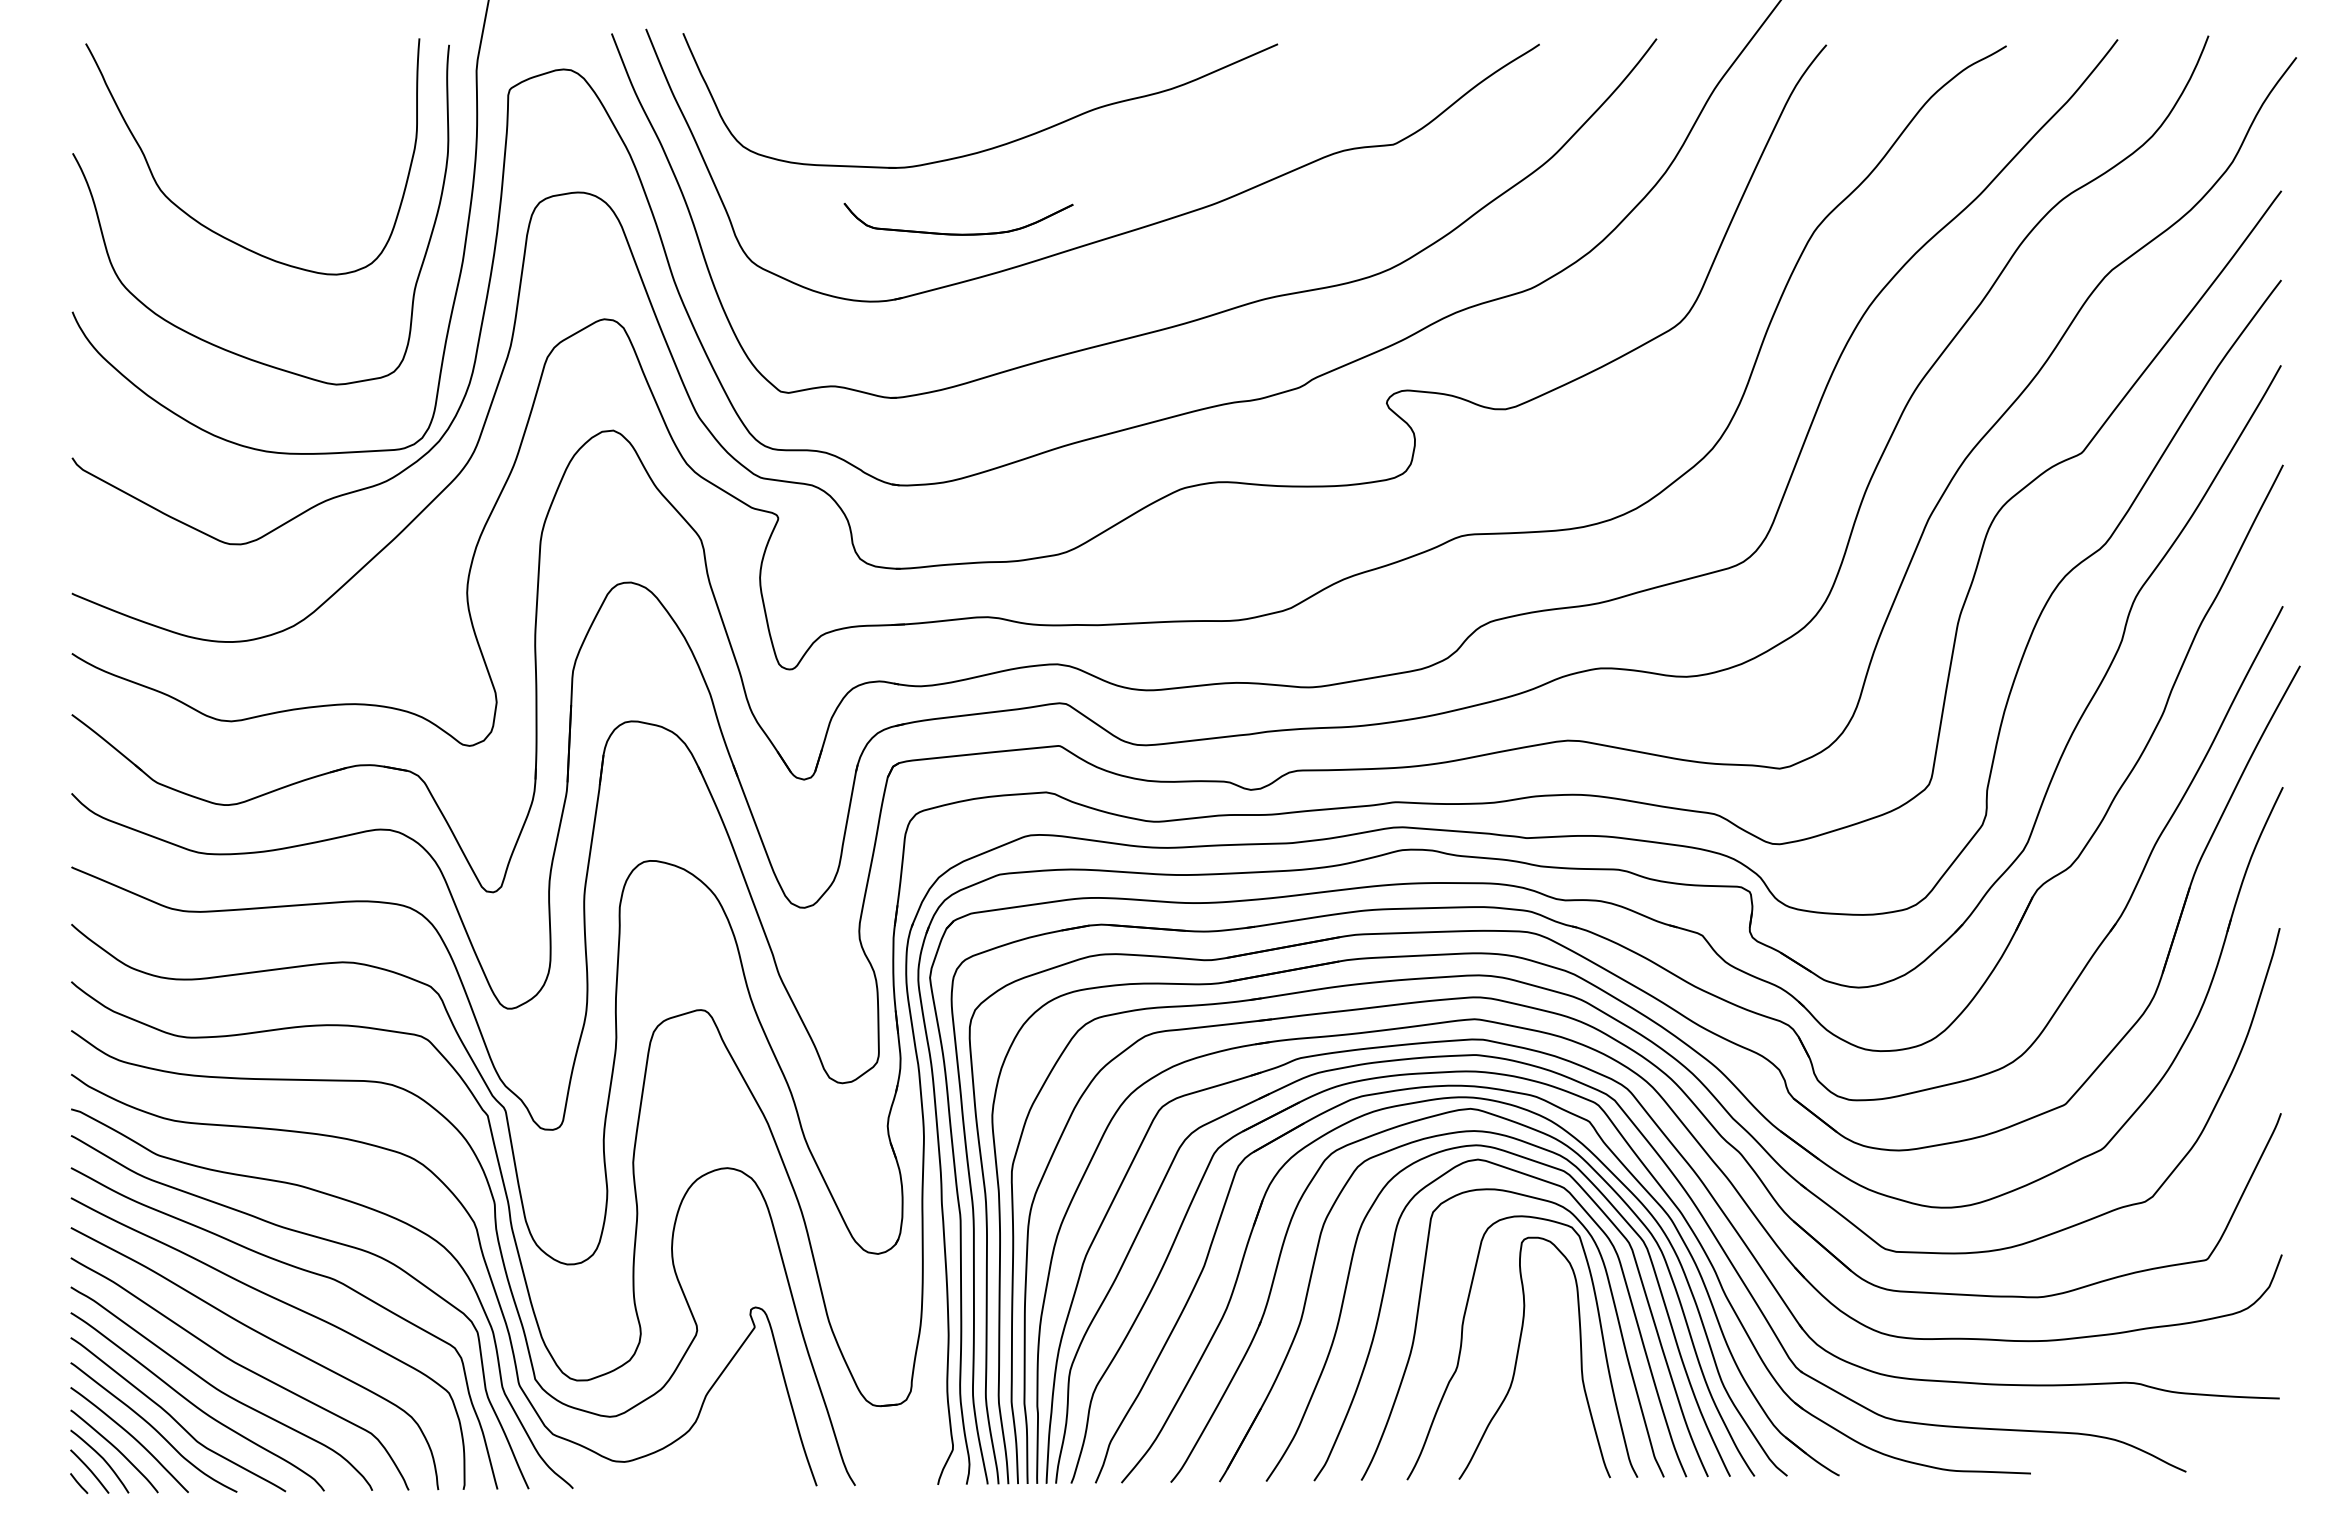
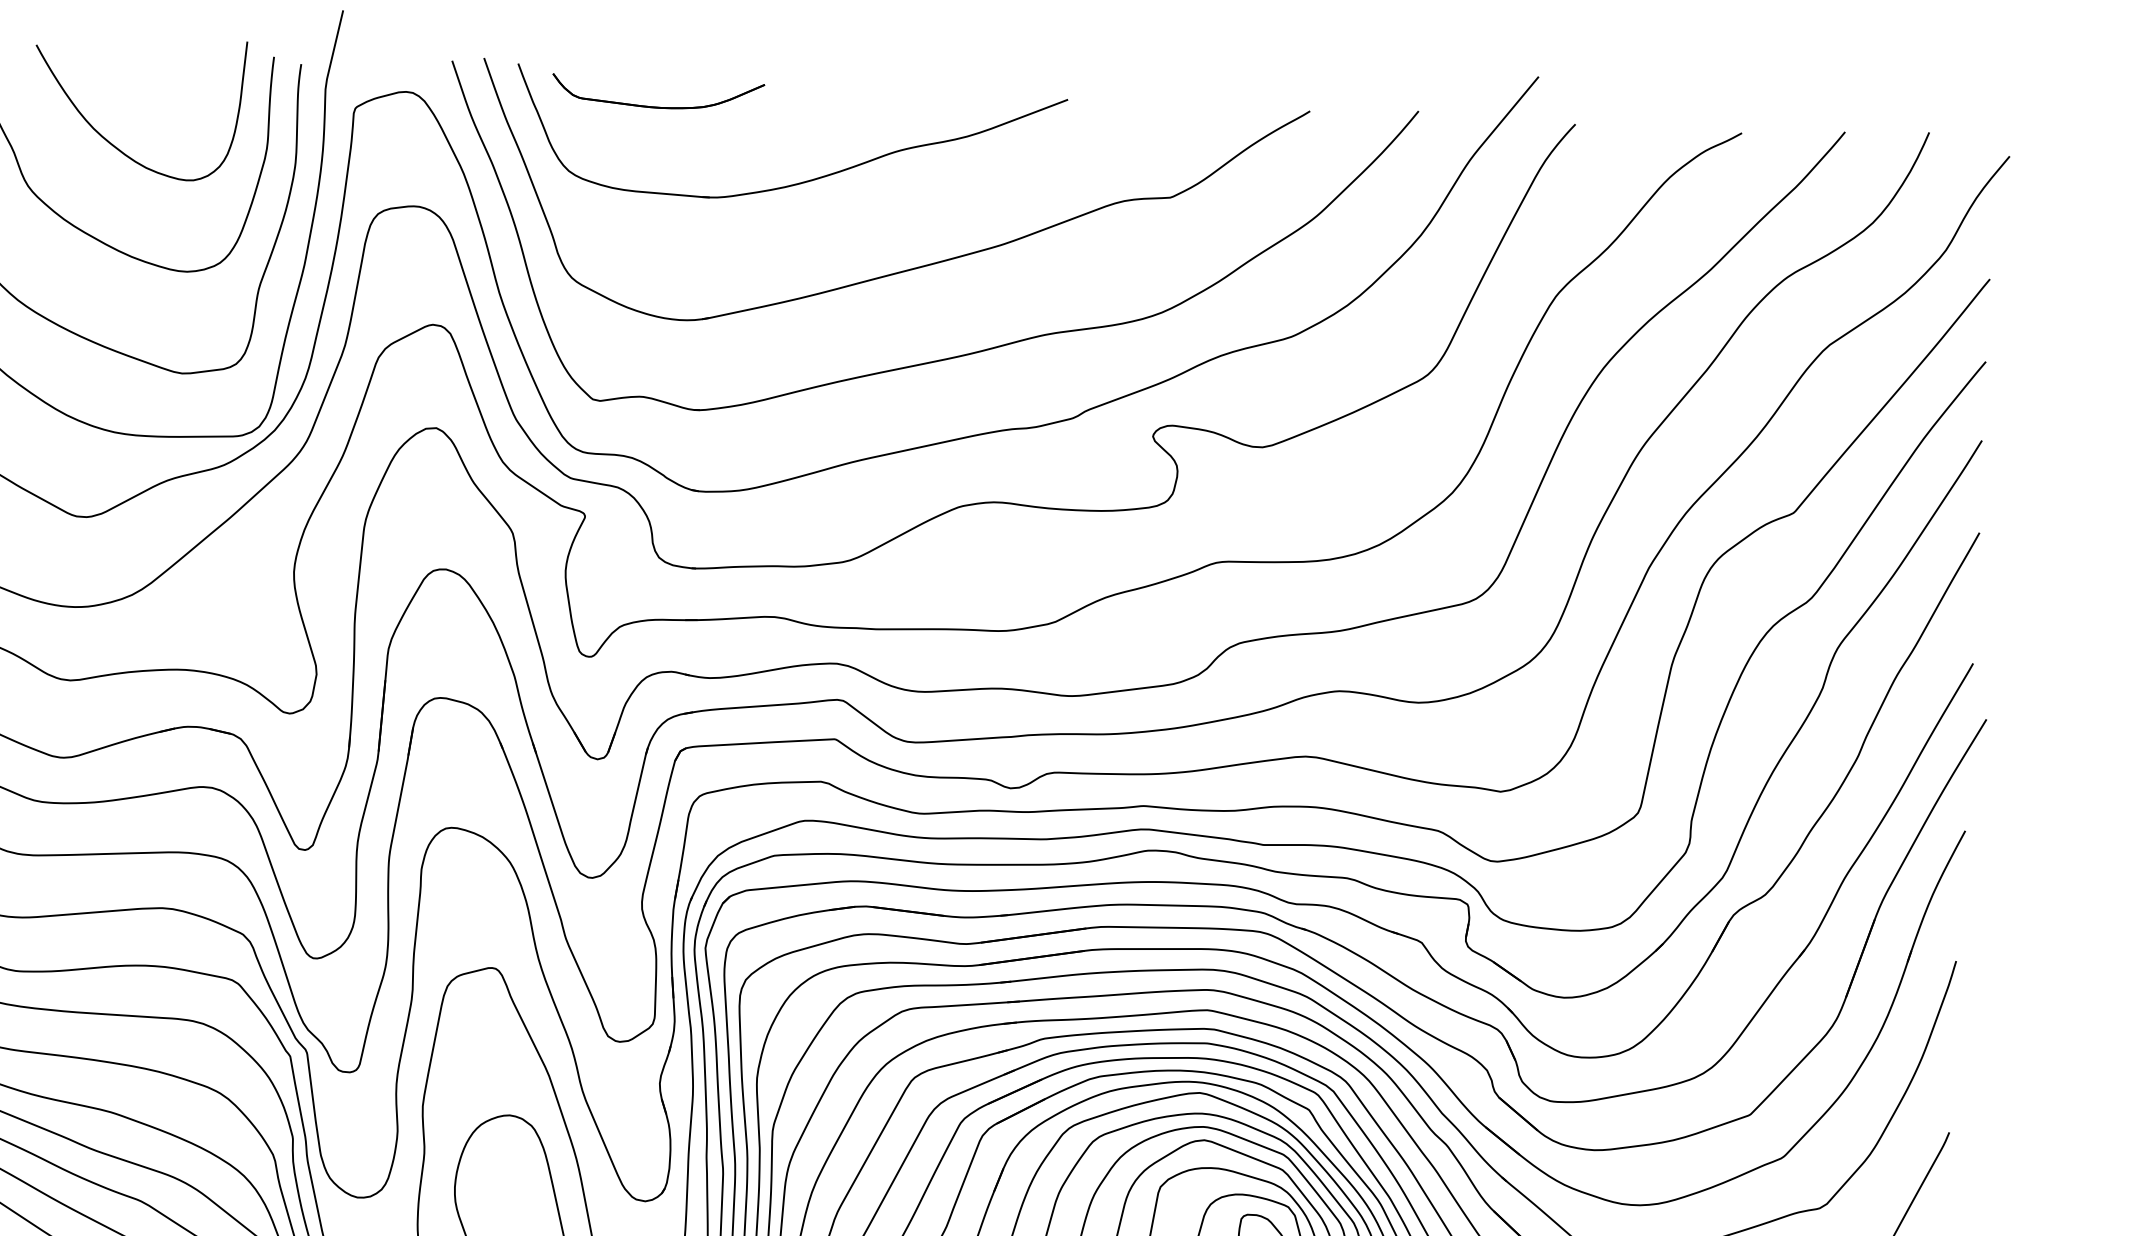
curve: (248, 139) -> (111, 142), added
part: (958, 233) -> (657, 106), moved

